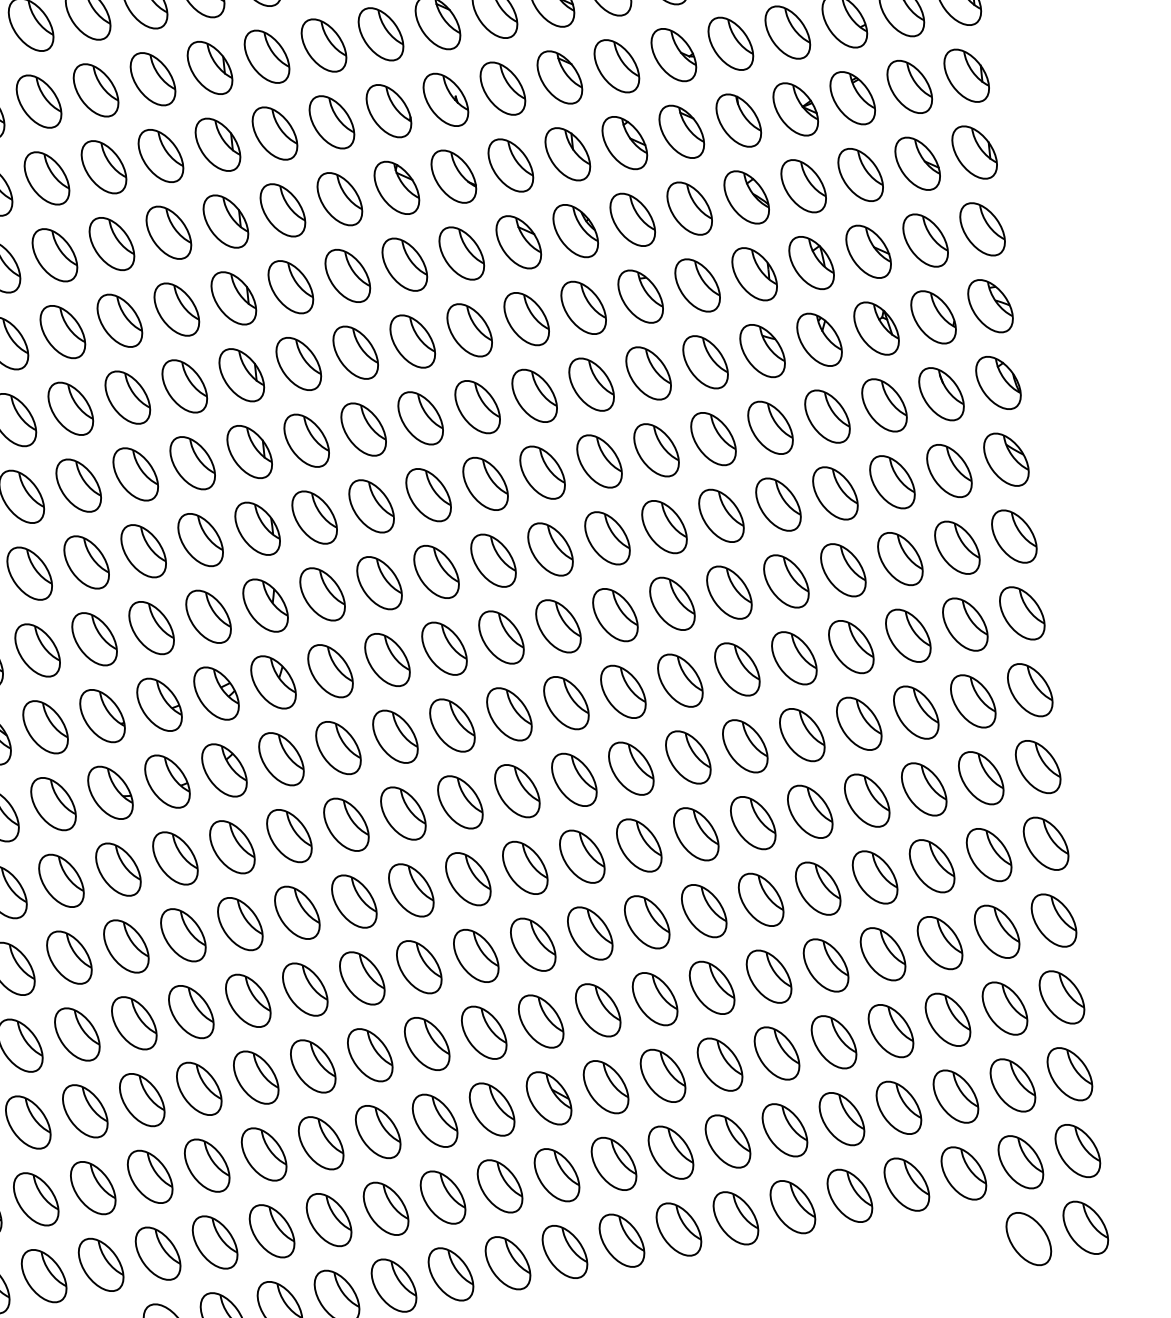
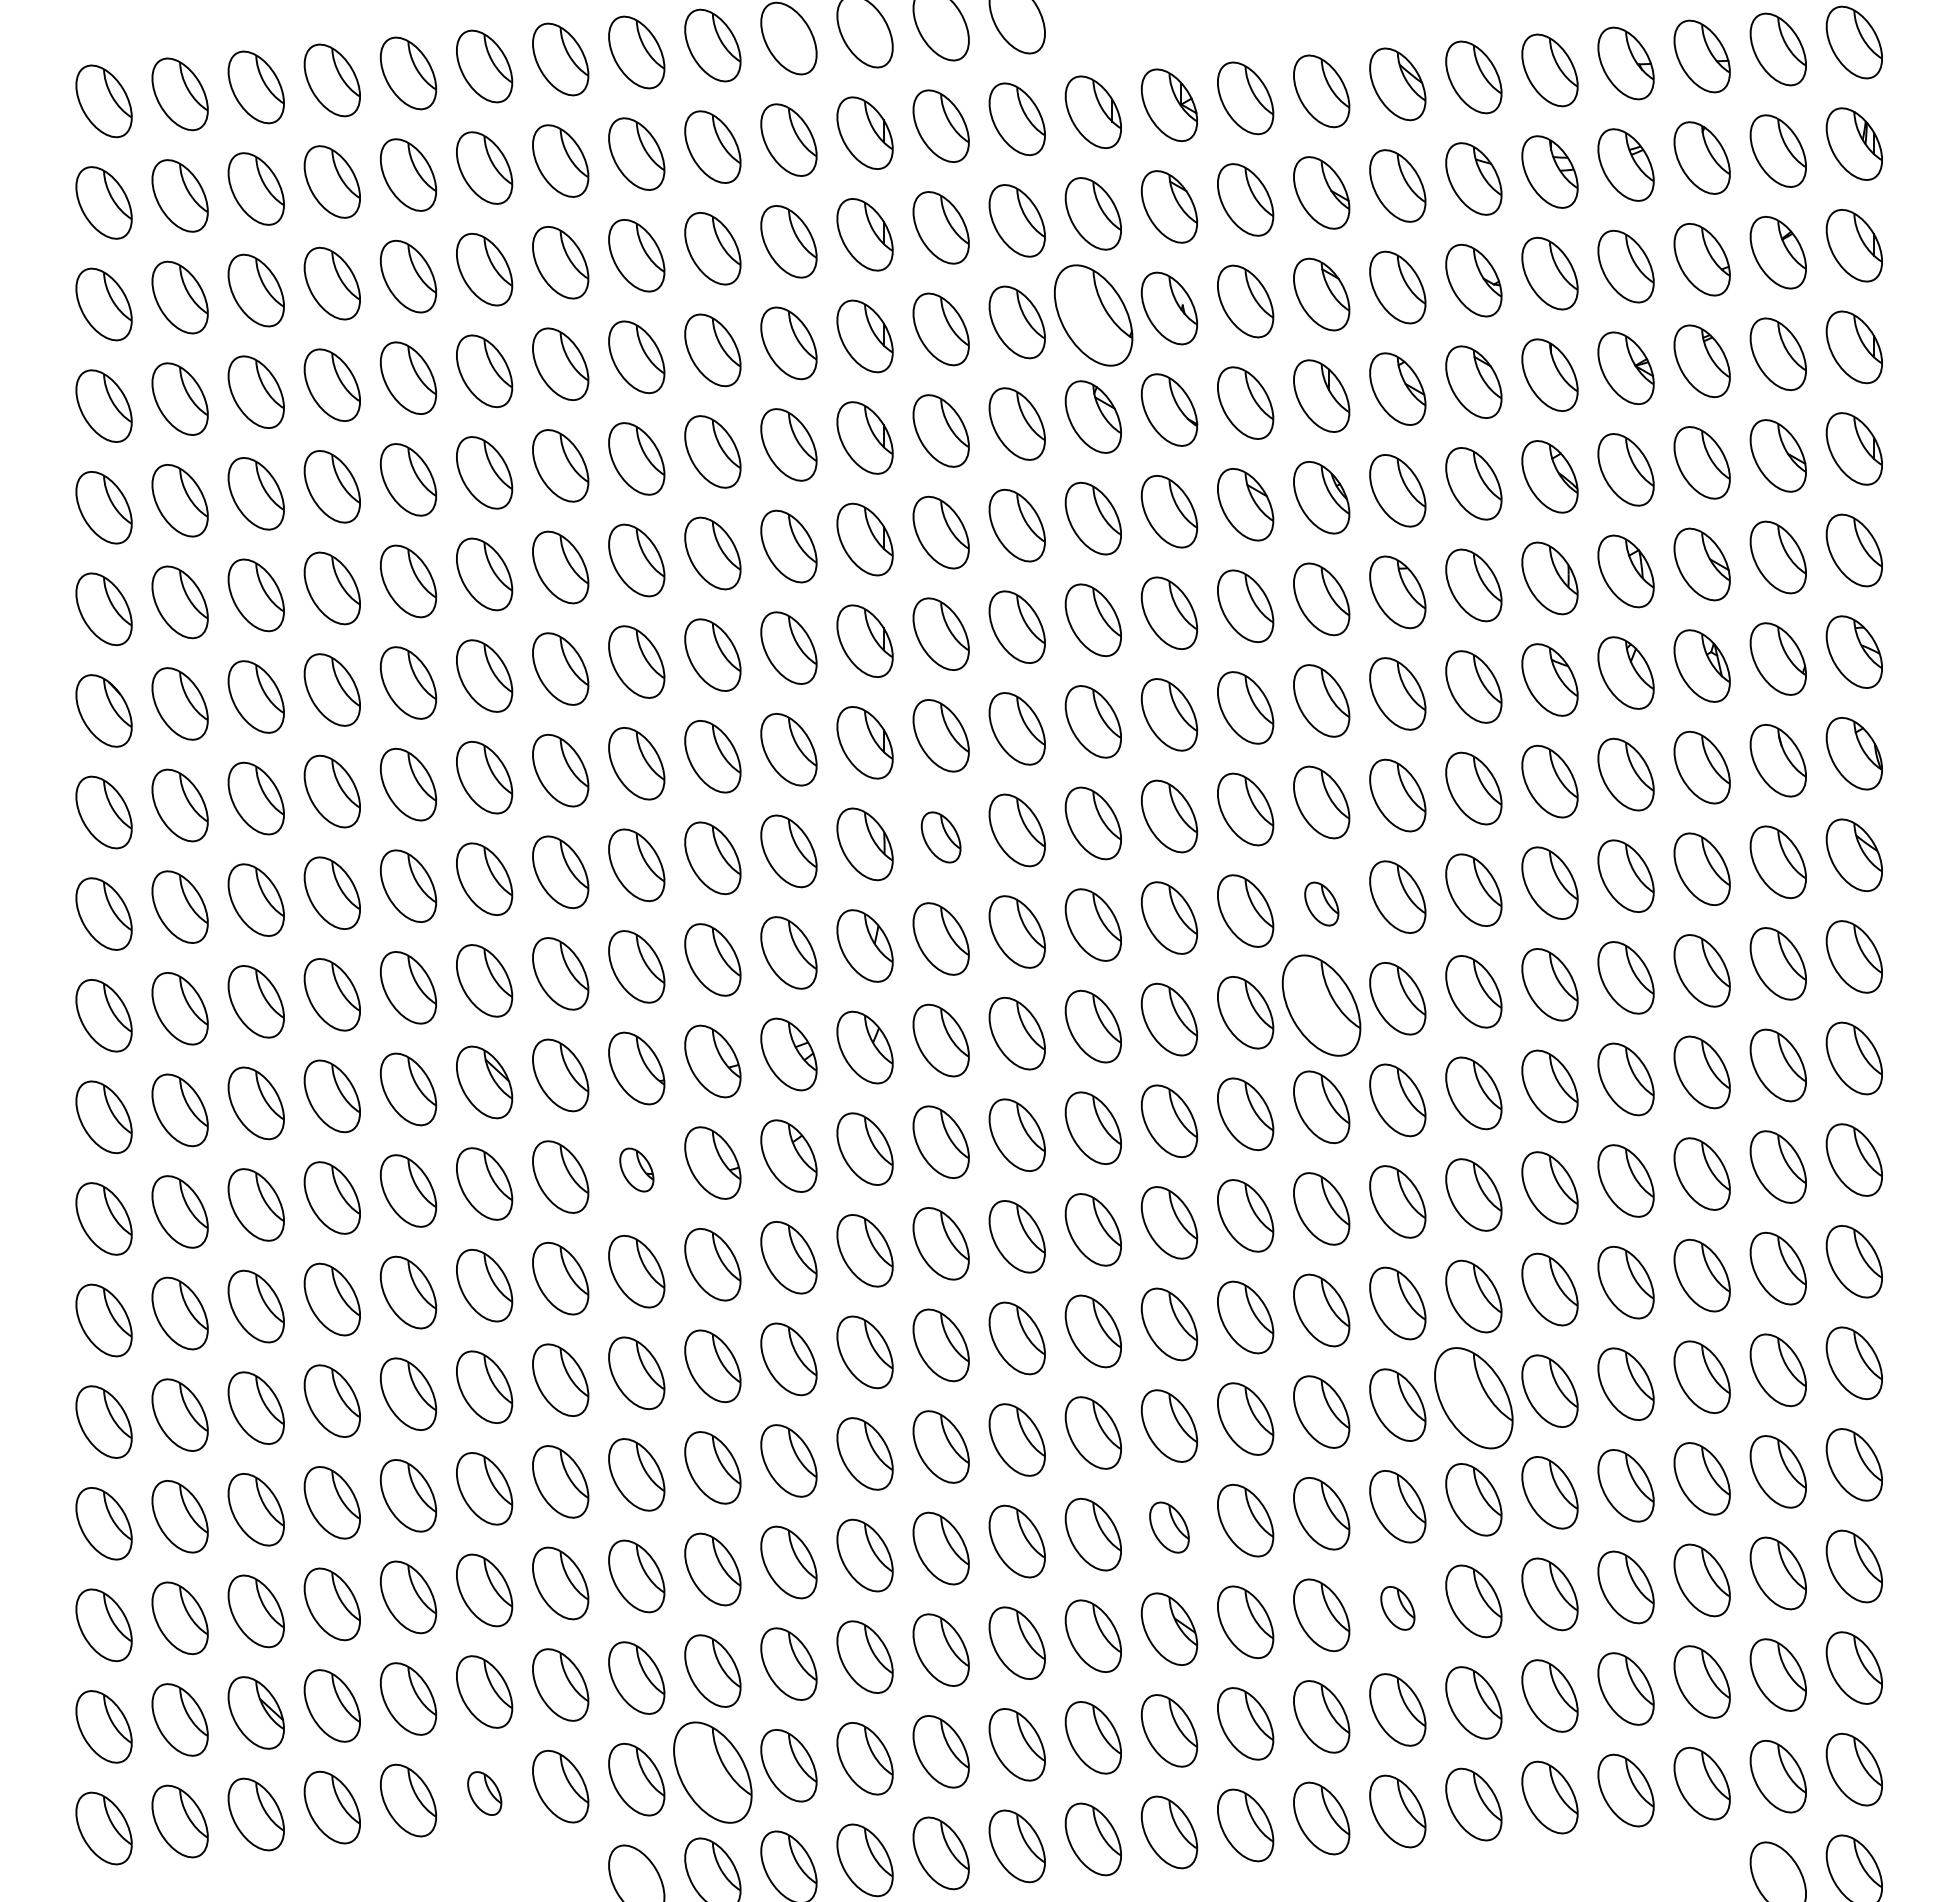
part: (388, 111) -> (1092, 315), size x1.4
part: (314, 517) -> (940, 837), size x0.7
part: (607, 537) -> (1321, 903), size x0.6
part: (615, 614) -> (1321, 1005), size x1.4
part: (110, 792) -> (636, 1169), size x0.6
part: (760, 899) -> (1473, 1397), size x1.4
part: (541, 1021) -> (1169, 1527), size x0.7
part: (719, 1064) -> (1397, 1608), size x0.6
part: (214, 1242) -> (712, 1772), size x1.4
part: (44, 1276) -> (484, 1793), size x0.6

